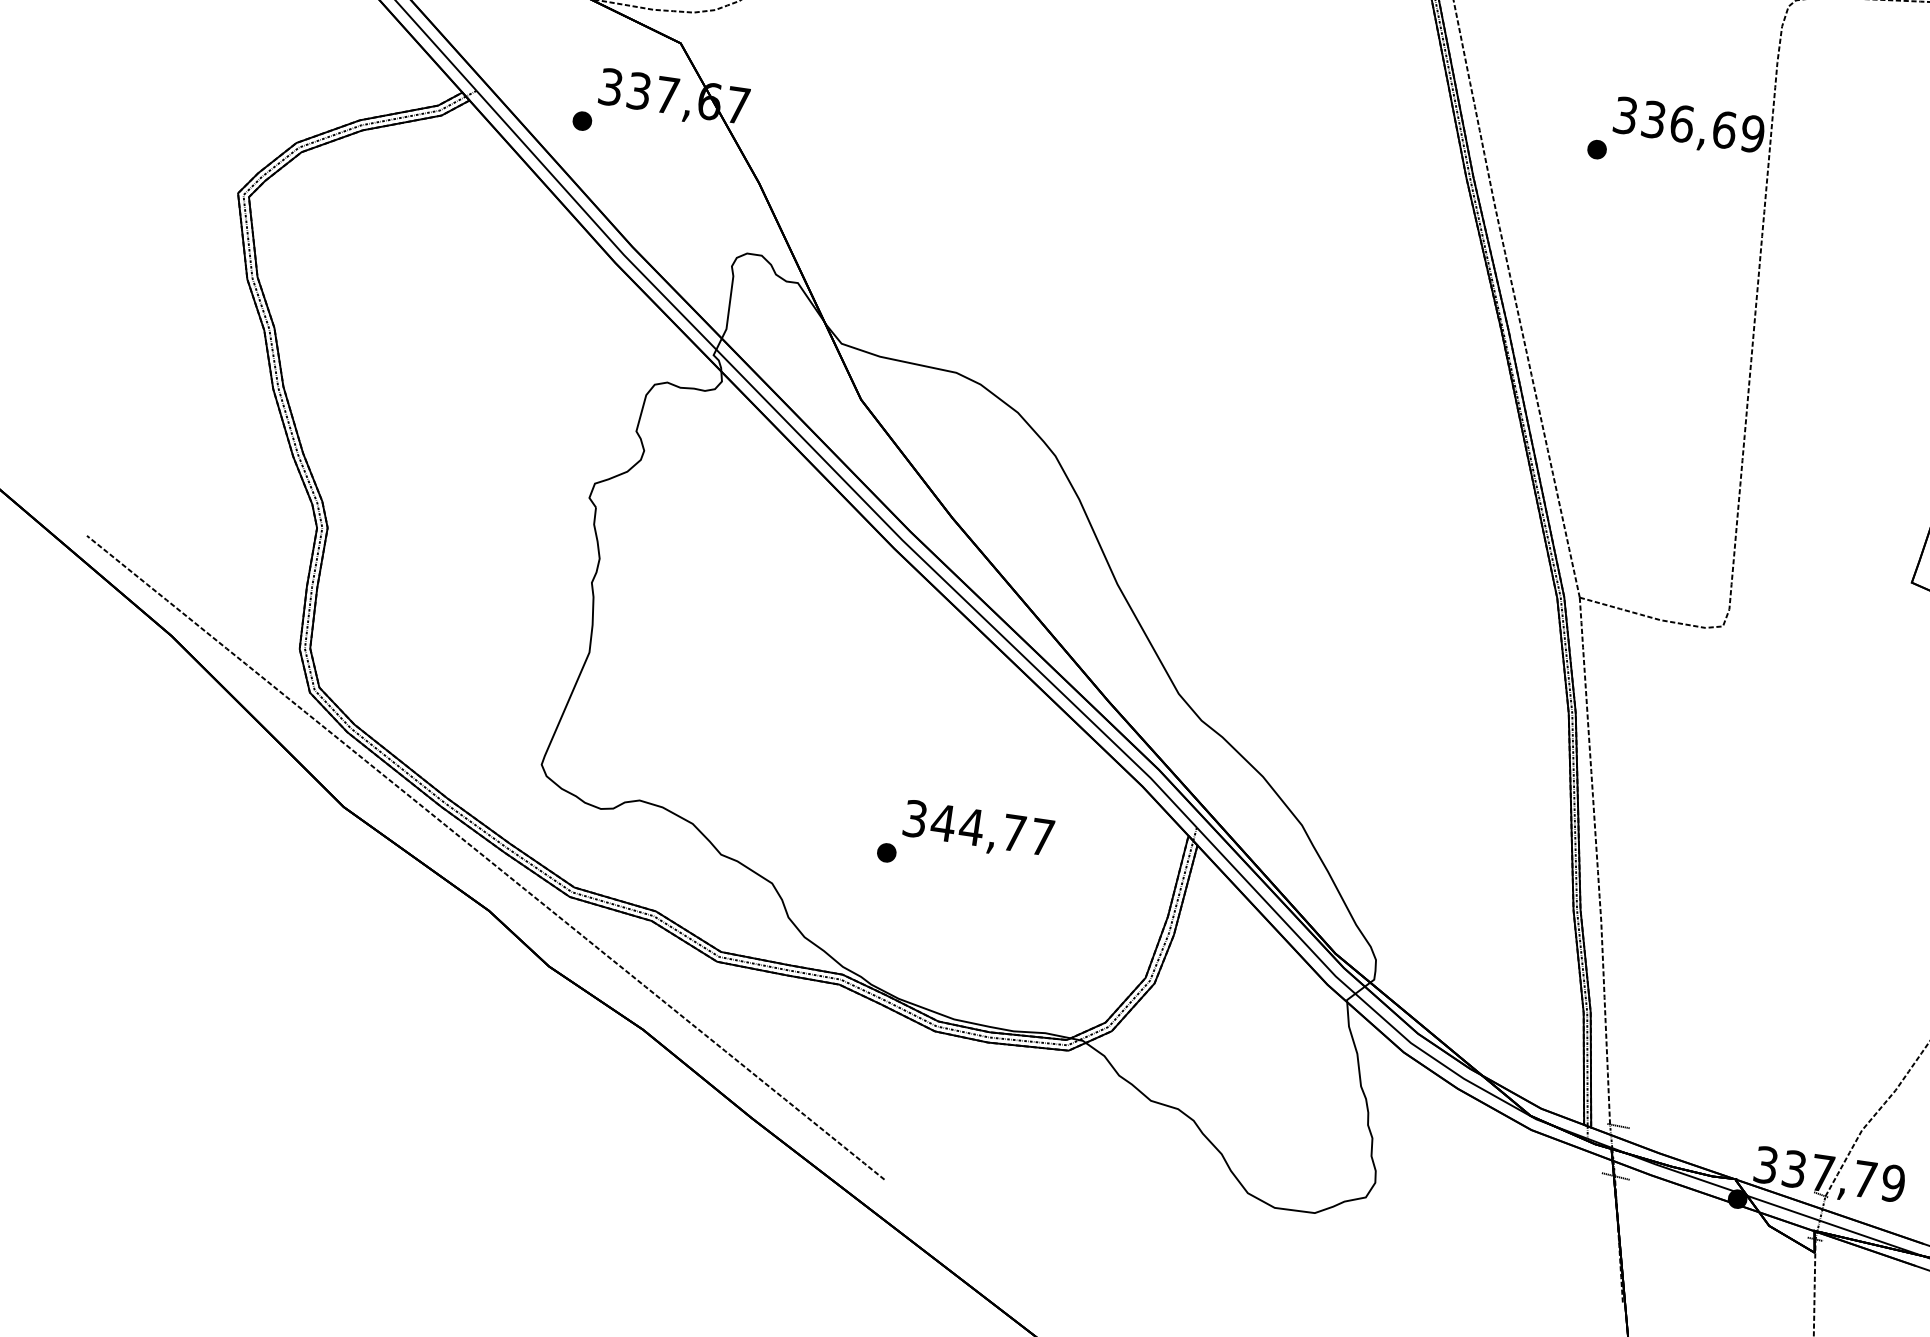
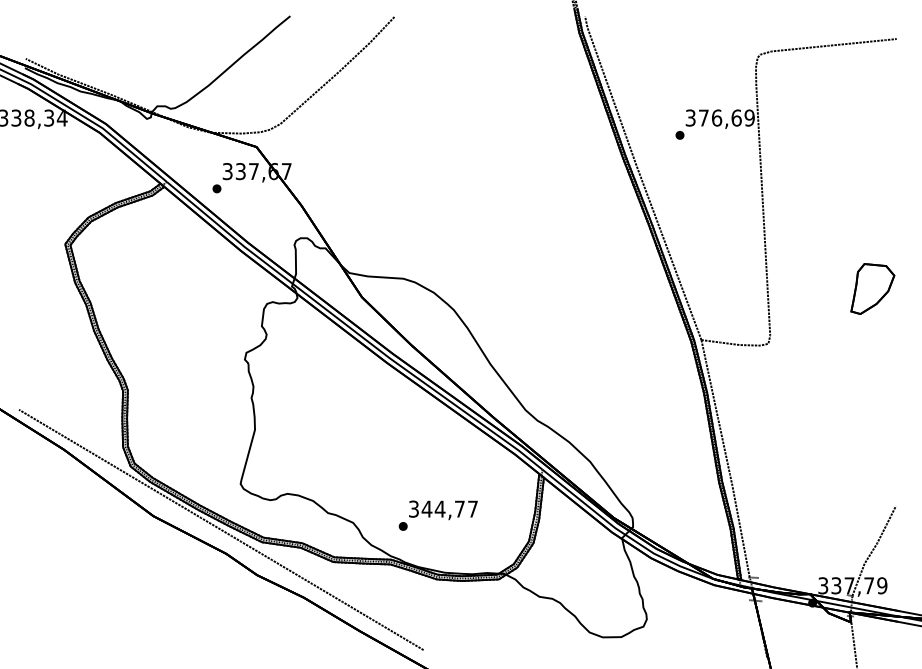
text: (1653, 118) -> (703, 117), 336,69 -> 376,69
text: (964, 839) -> (437, 515), moved

